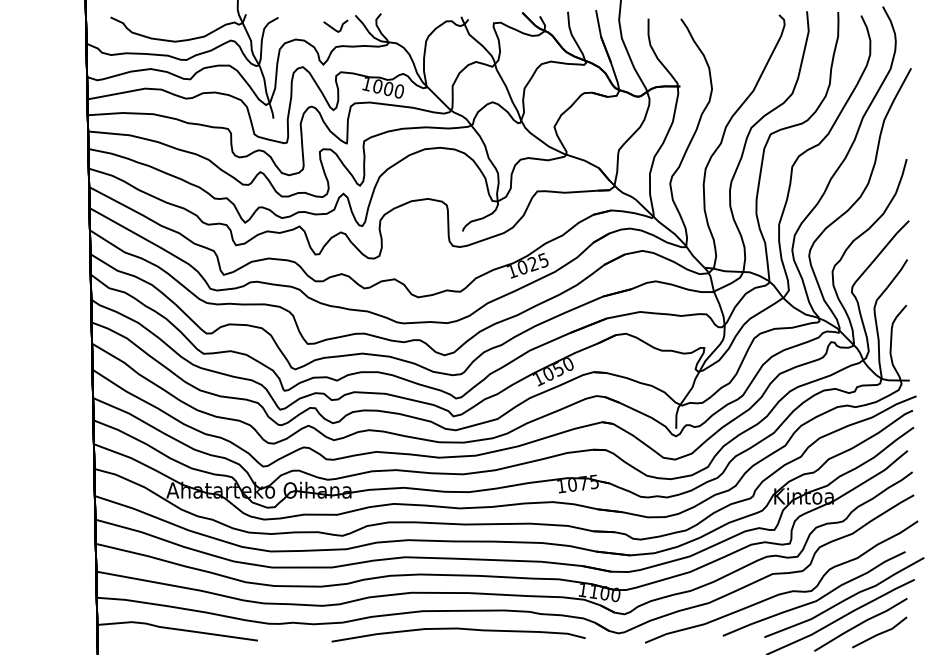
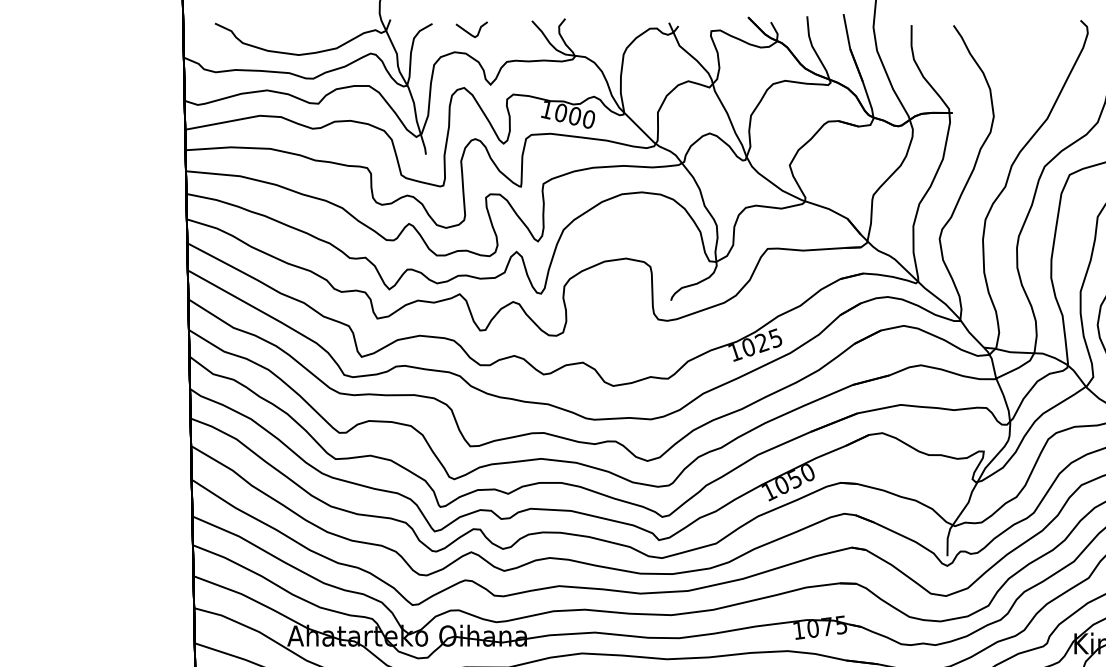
curve: (333, 27) -> (468, 31), moved

